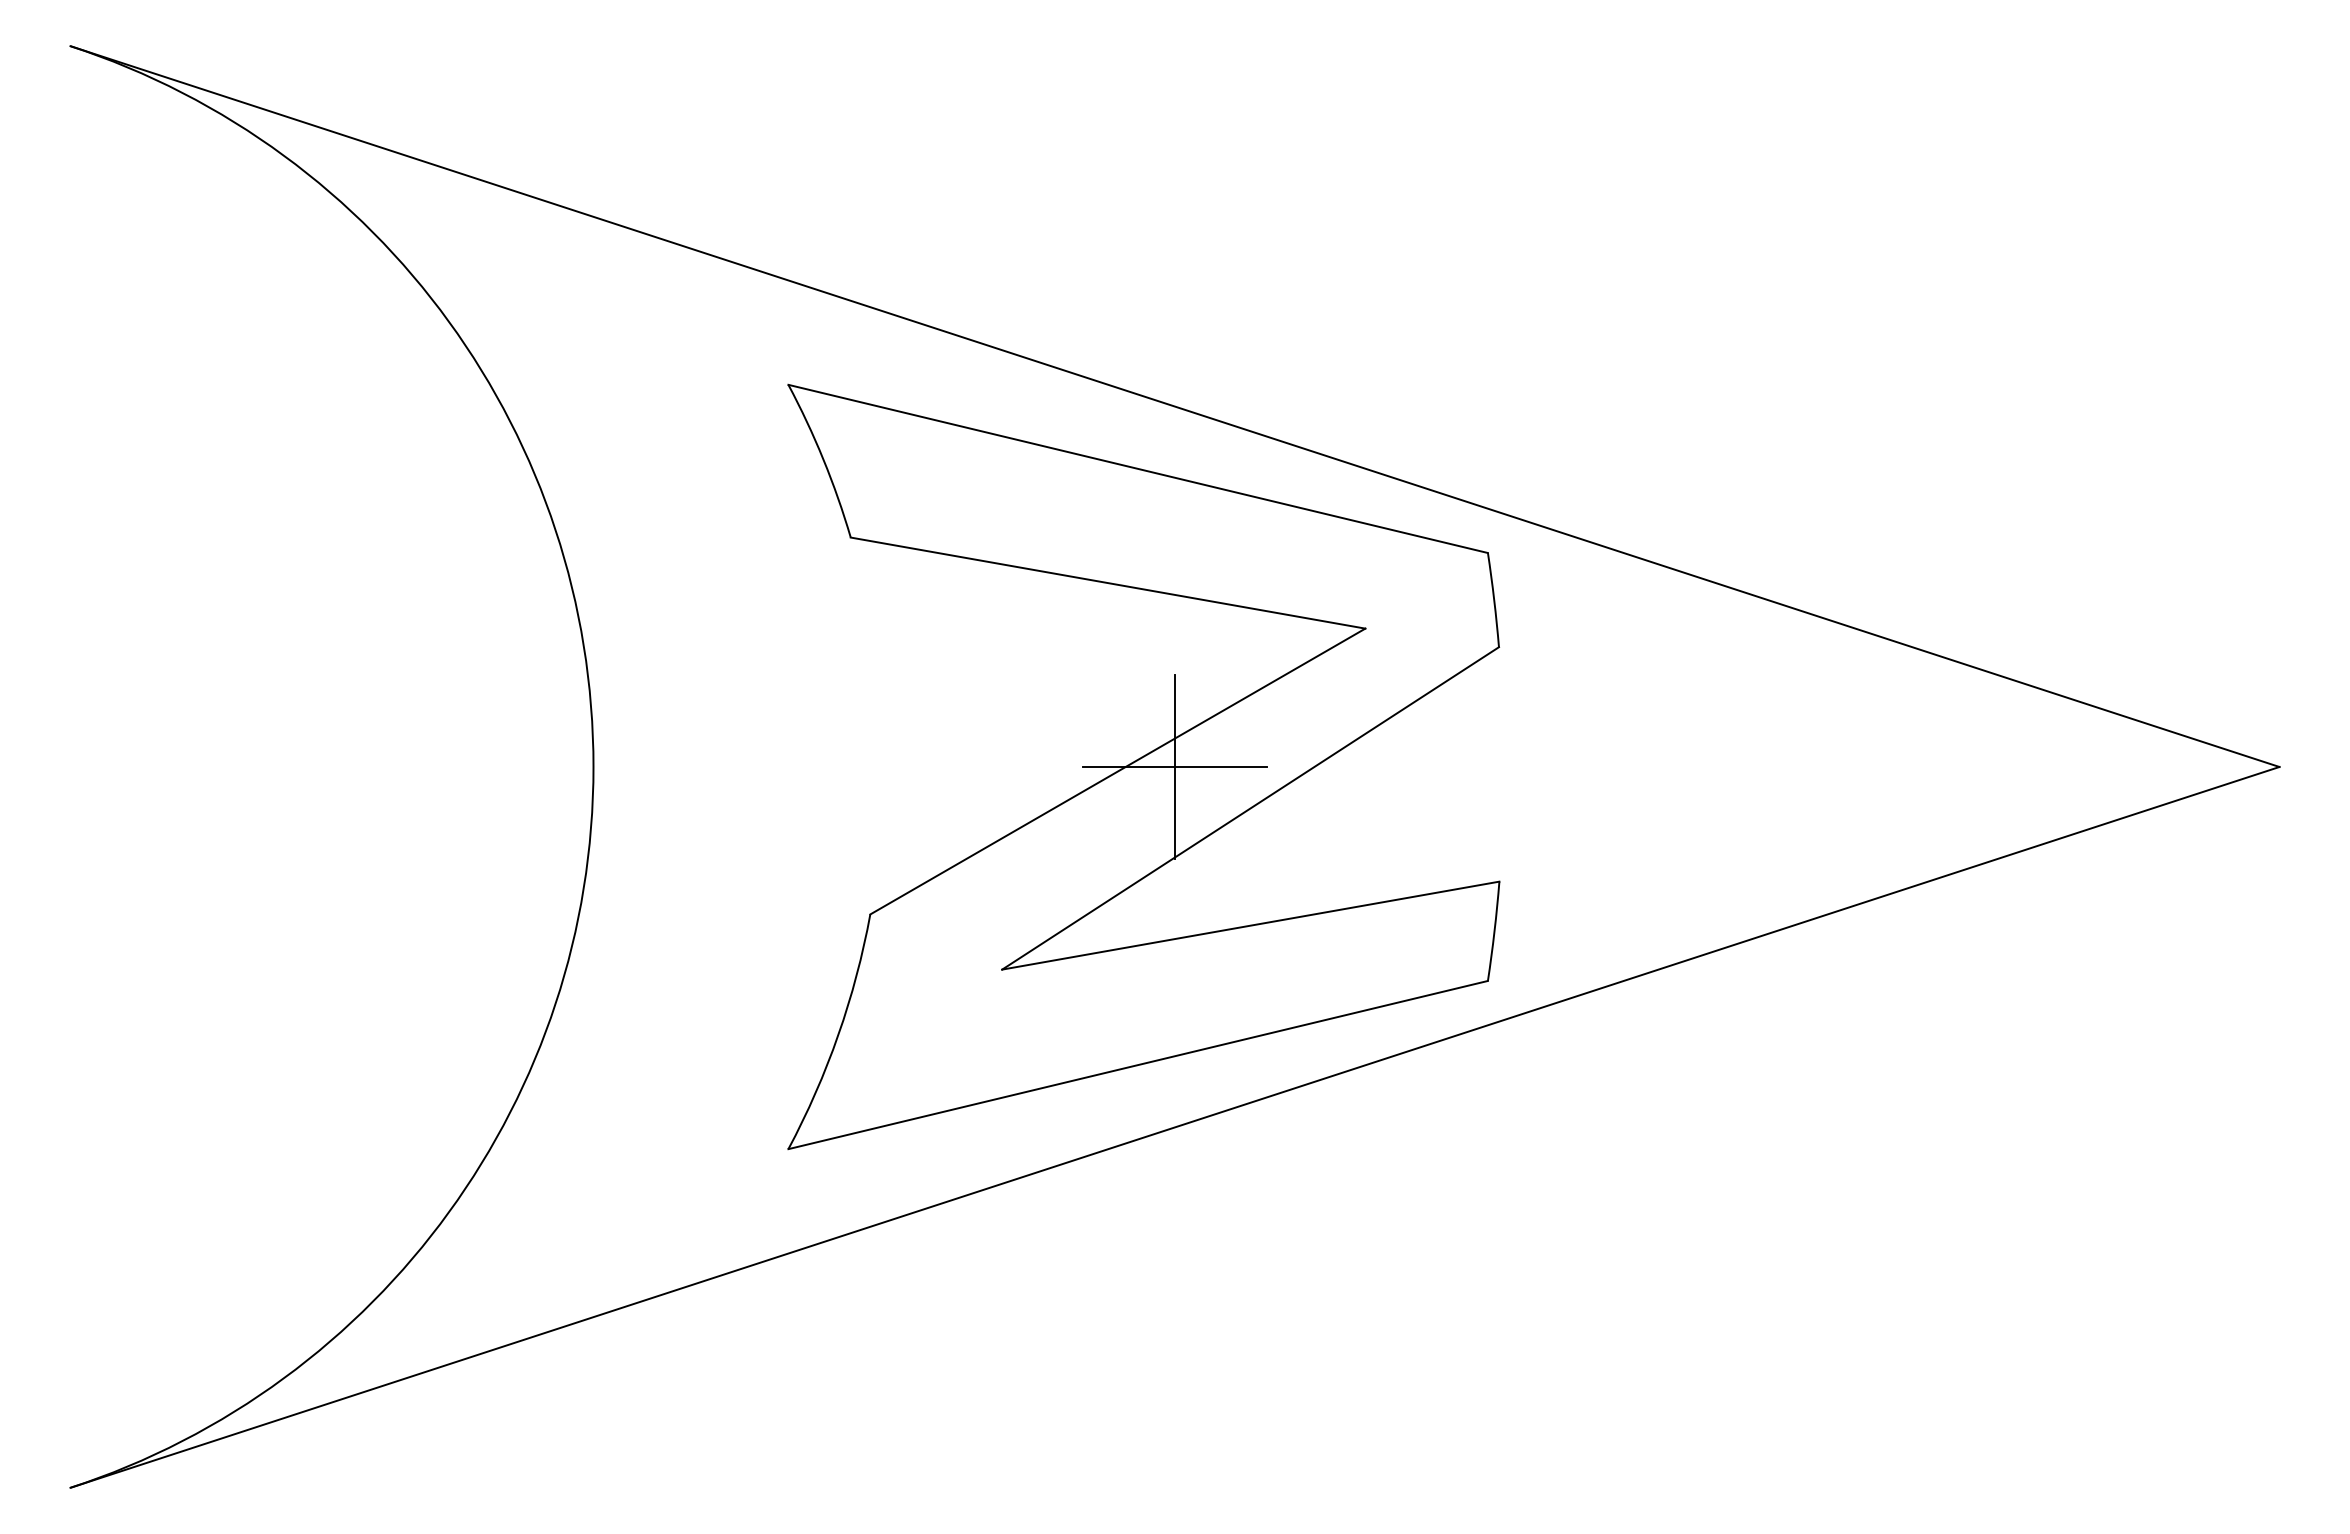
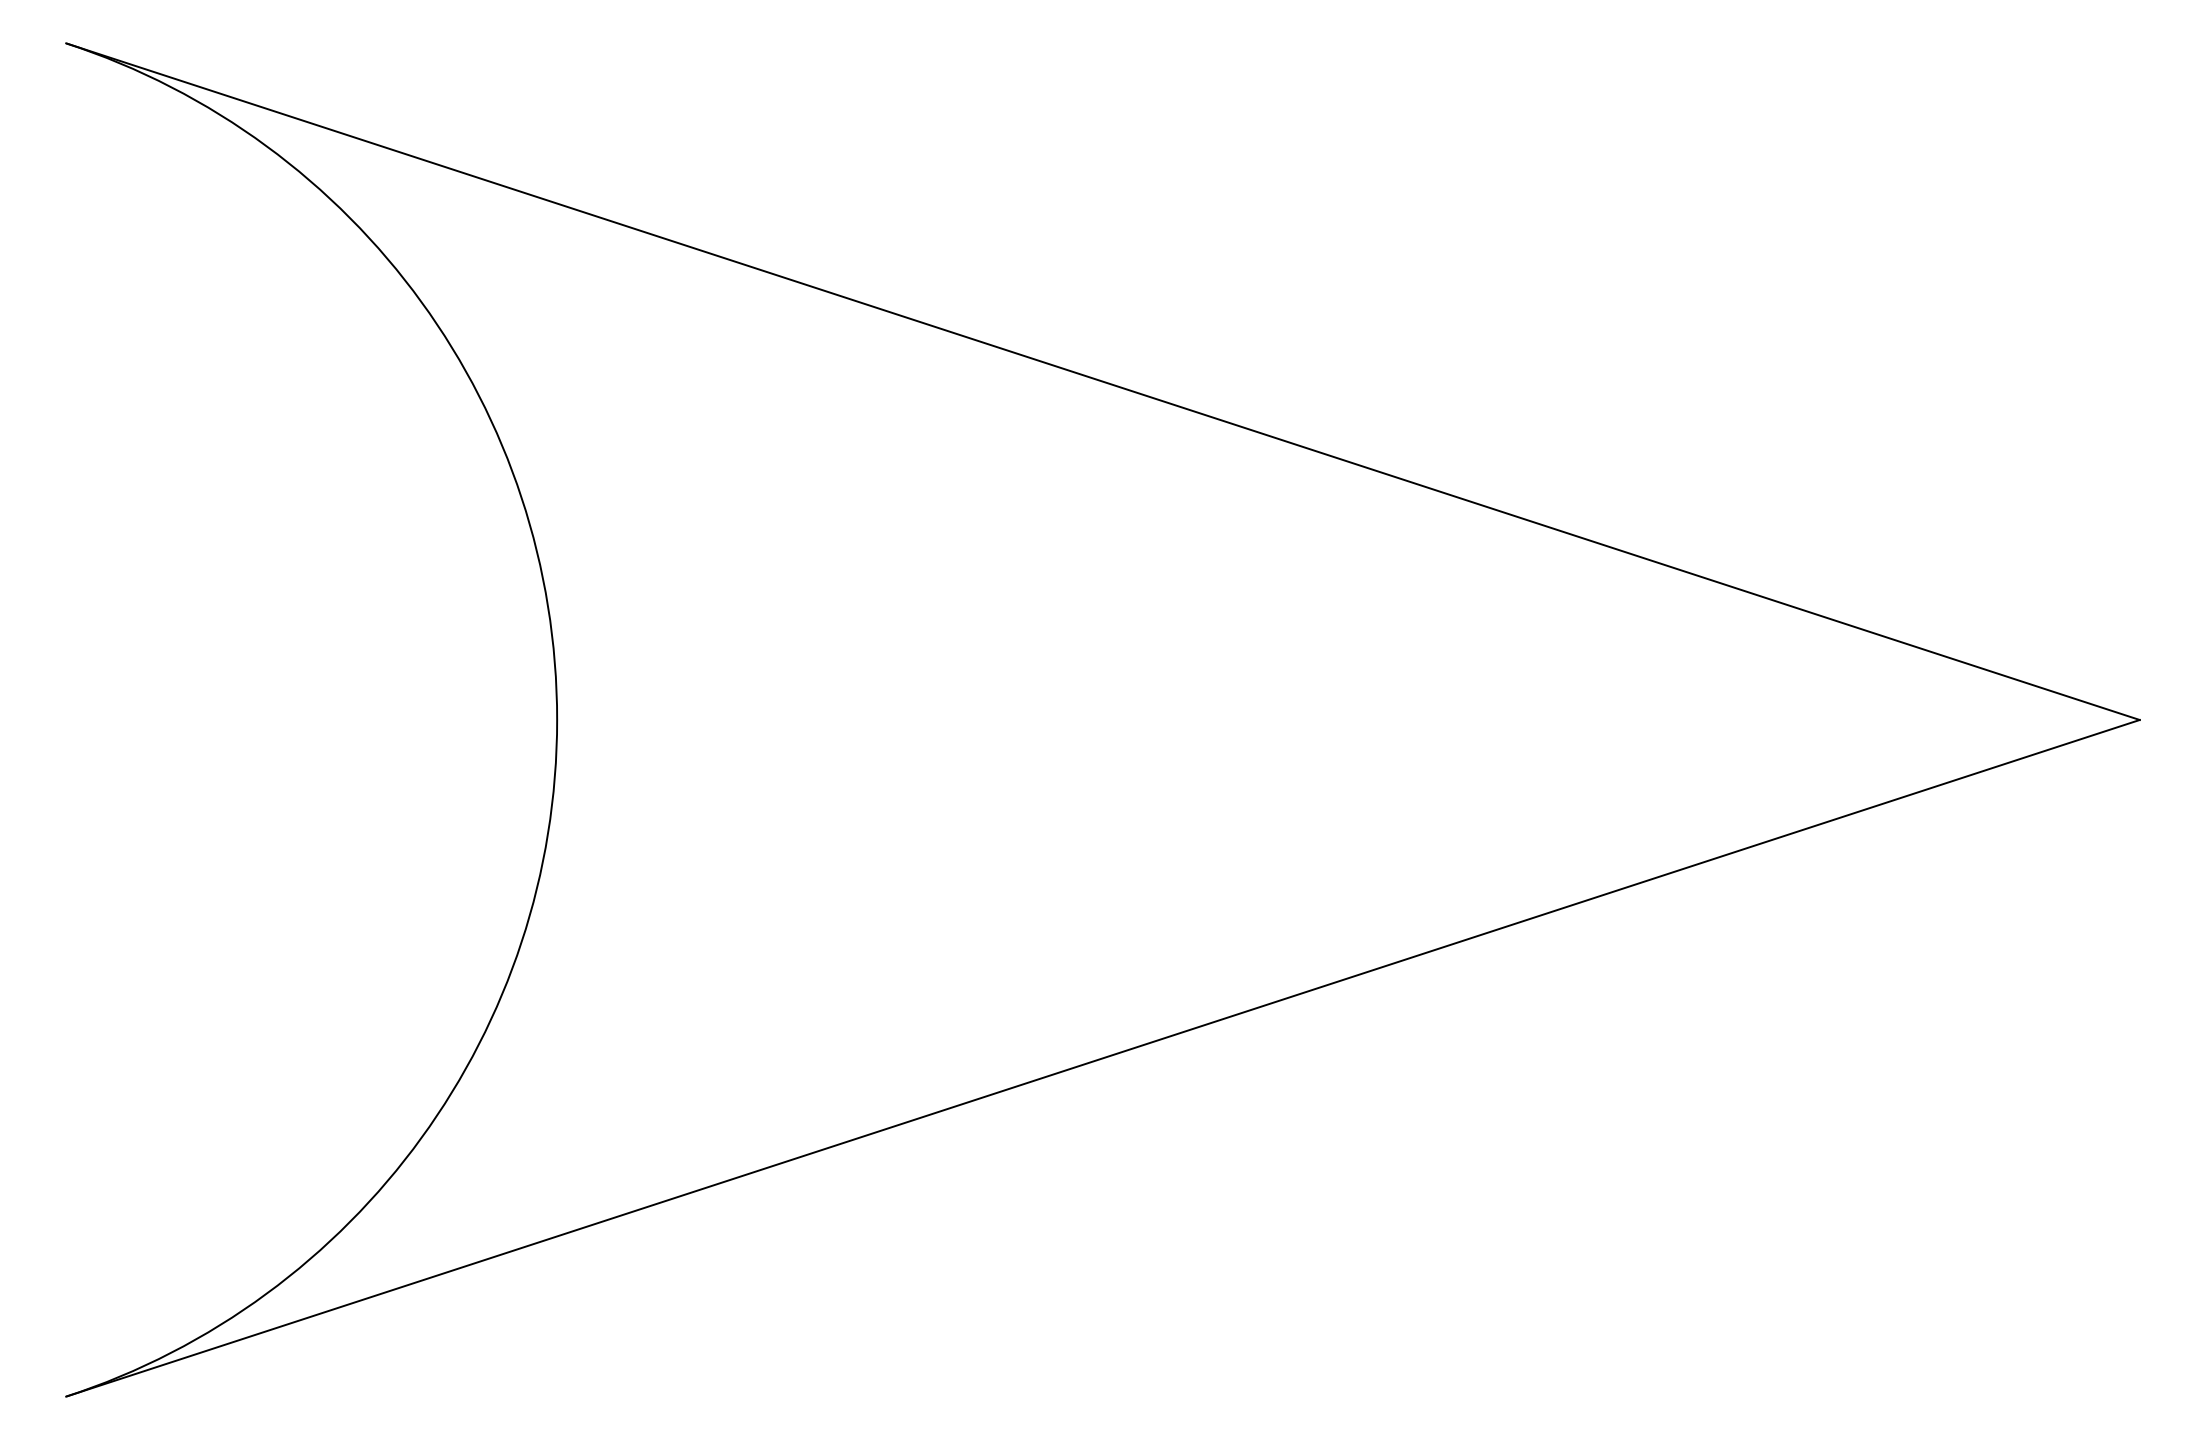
part: (1143, 766) -> (1073, 719), removed

